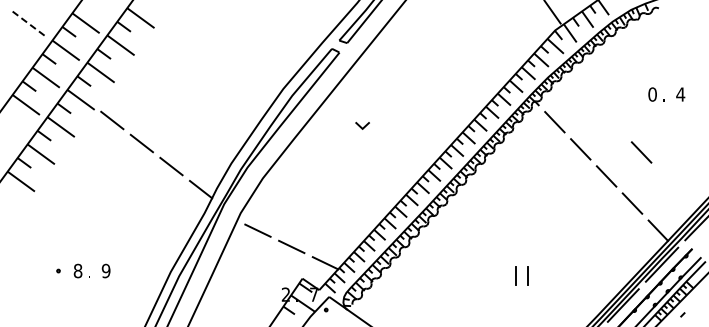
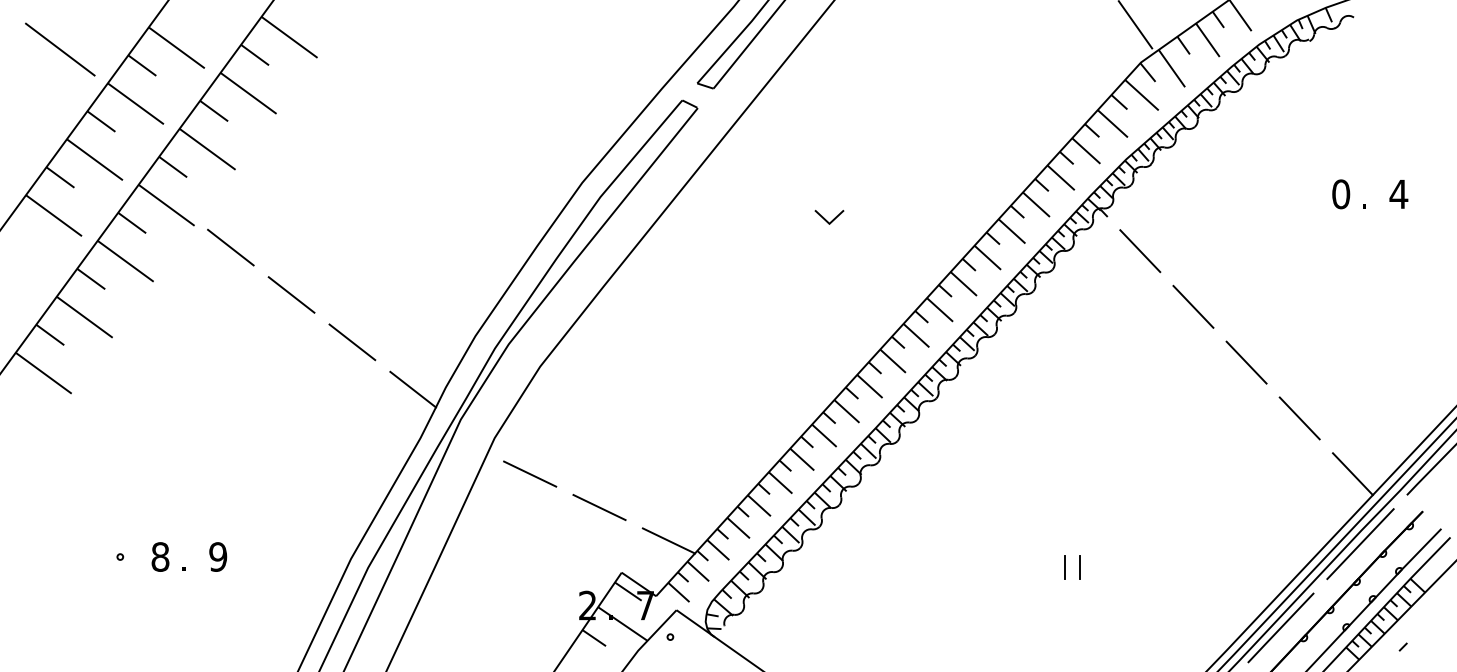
line: (29, 24) -> (60, 50), dashed -> solid
line: (361, 126) -> (827, 218), moved
line: (641, 152) -> (1318, 313), removed
part: (521, 275) -> (1071, 566), size x0.62

